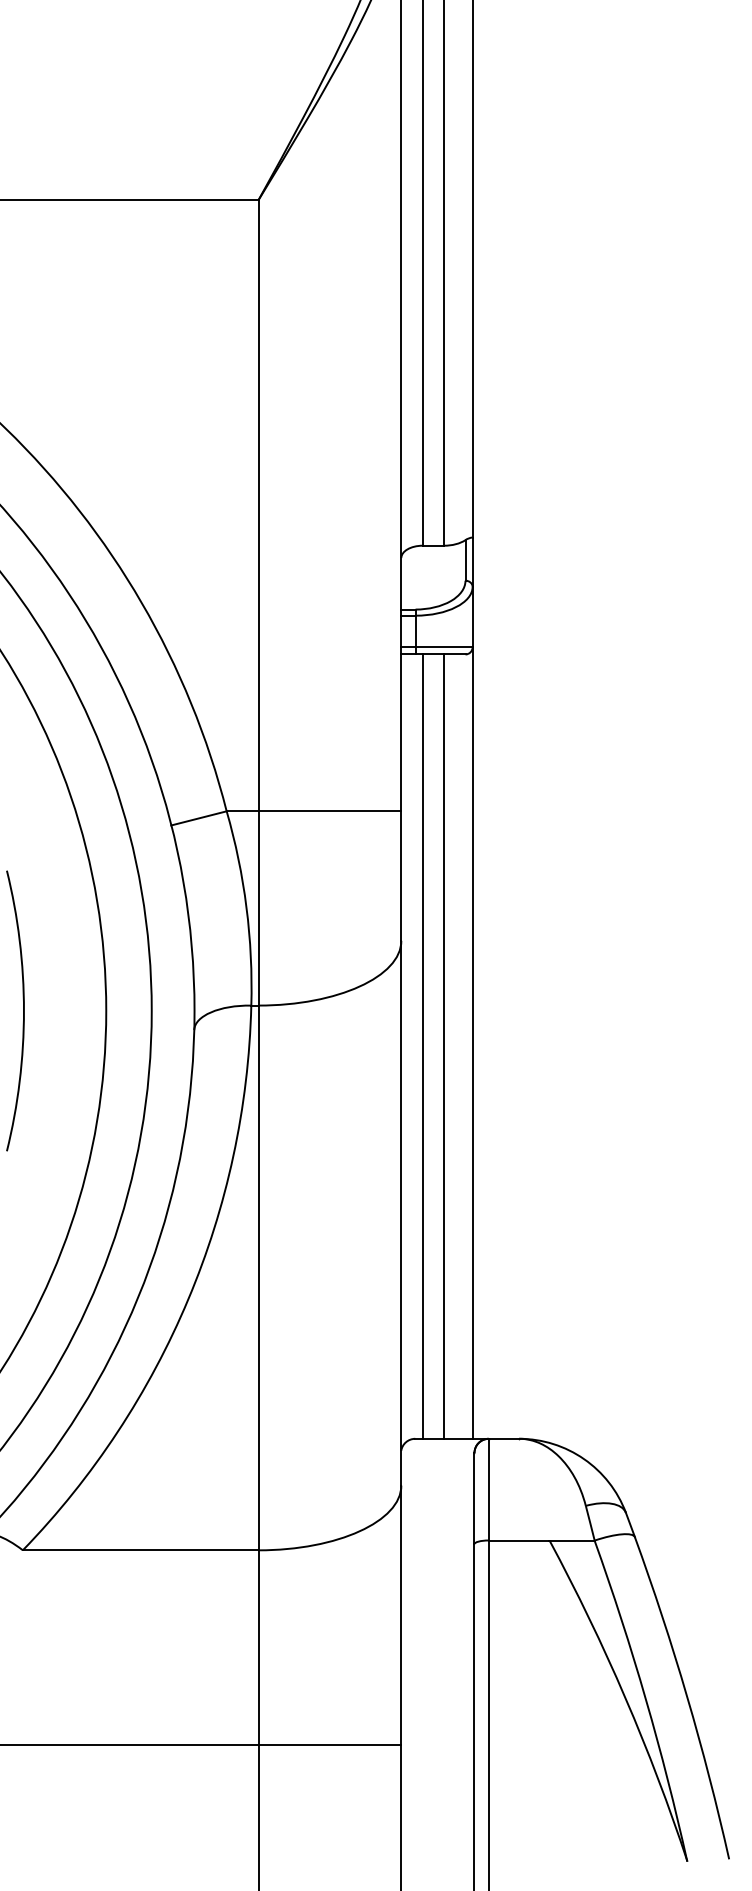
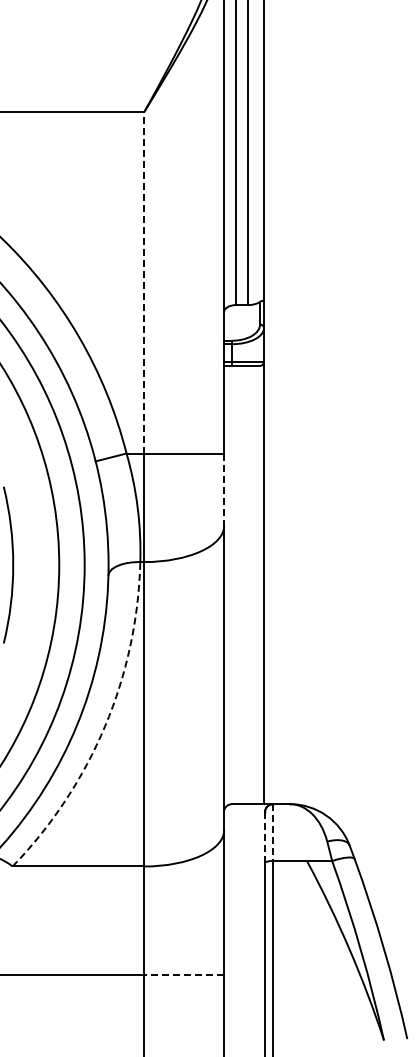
line: (258, 505) -> (144, 282), solid -> dashed
line: (401, 877) -> (224, 490), solid -> dashed
line: (423, 1045) -> (236, 584), removed
line: (444, 1045) -> (248, 584), removed
arc: (188, 1299) -> (105, 726), solid -> dashed
line: (489, 1491) -> (273, 833), solid -> dashed
line: (475, 1498) -> (265, 837), solid -> dashed
line: (330, 1745) -> (184, 975), solid -> dashed

